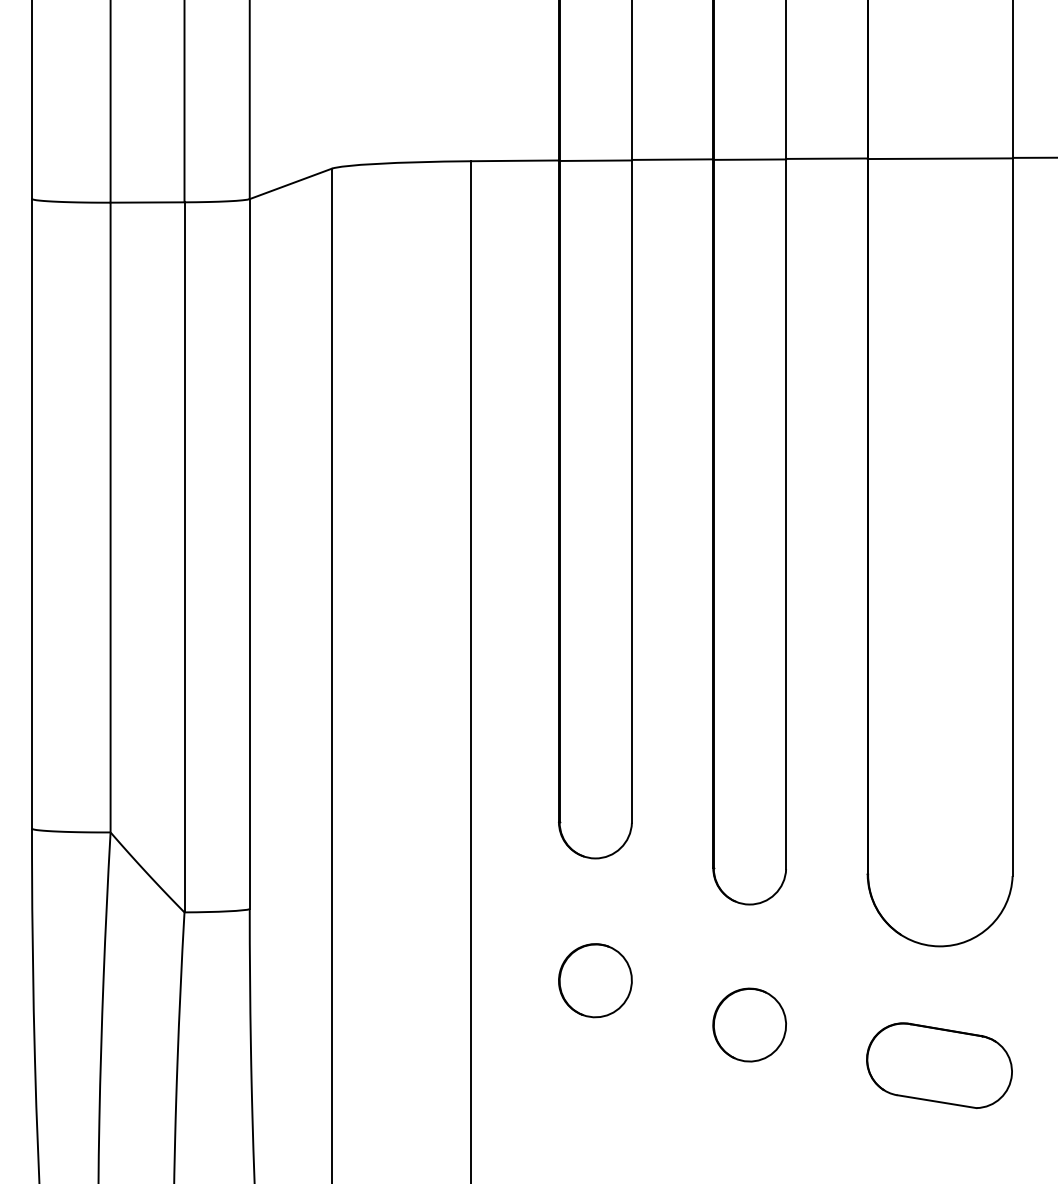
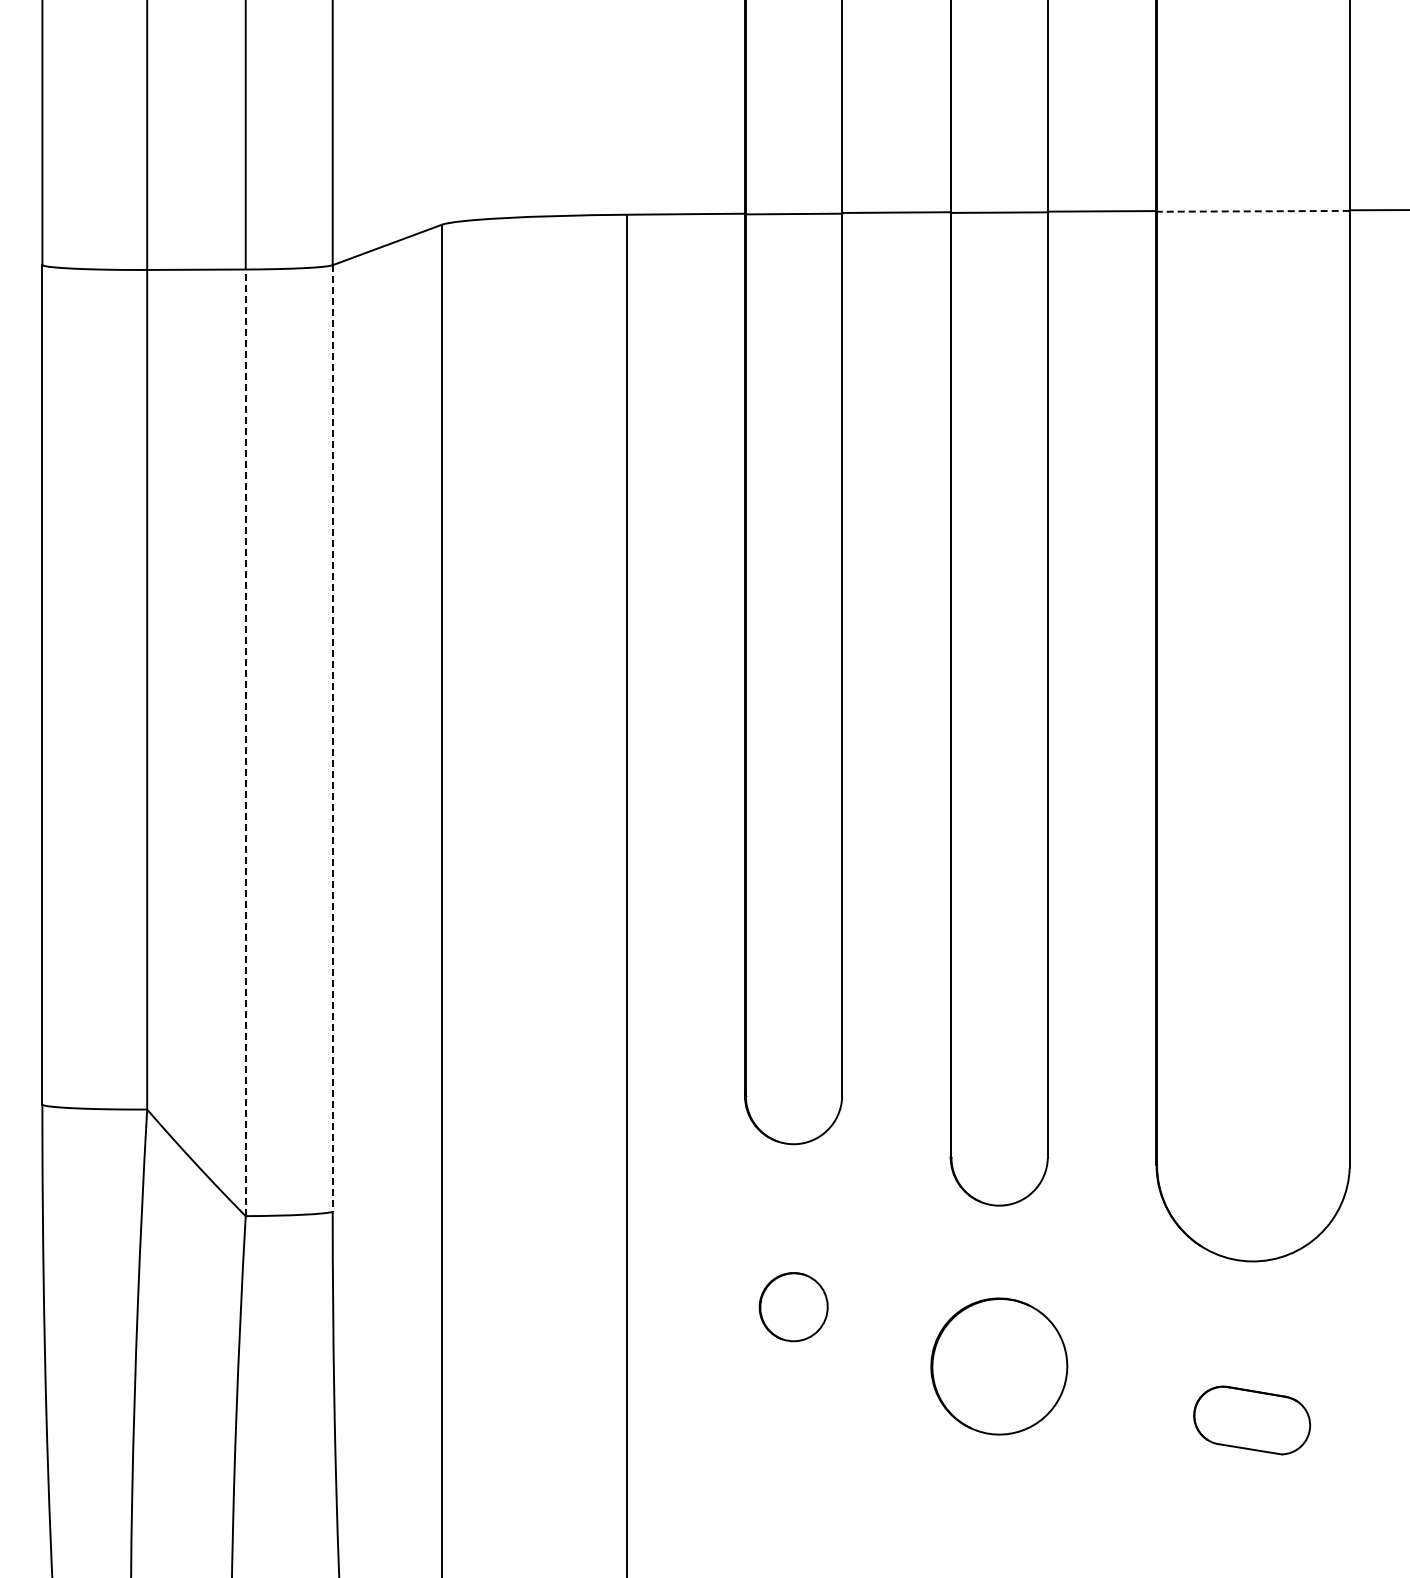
line: (939, 158) -> (1252, 211), solid -> dashed
line: (249, 554) -> (332, 739), solid -> dashed
line: (184, 557) -> (245, 742), solid -> dashed
part: (595, 980) -> (793, 1306), size x0.7
part: (749, 1024) -> (998, 1365), size x1.4
part: (938, 1065) -> (1251, 1420), size x0.6

